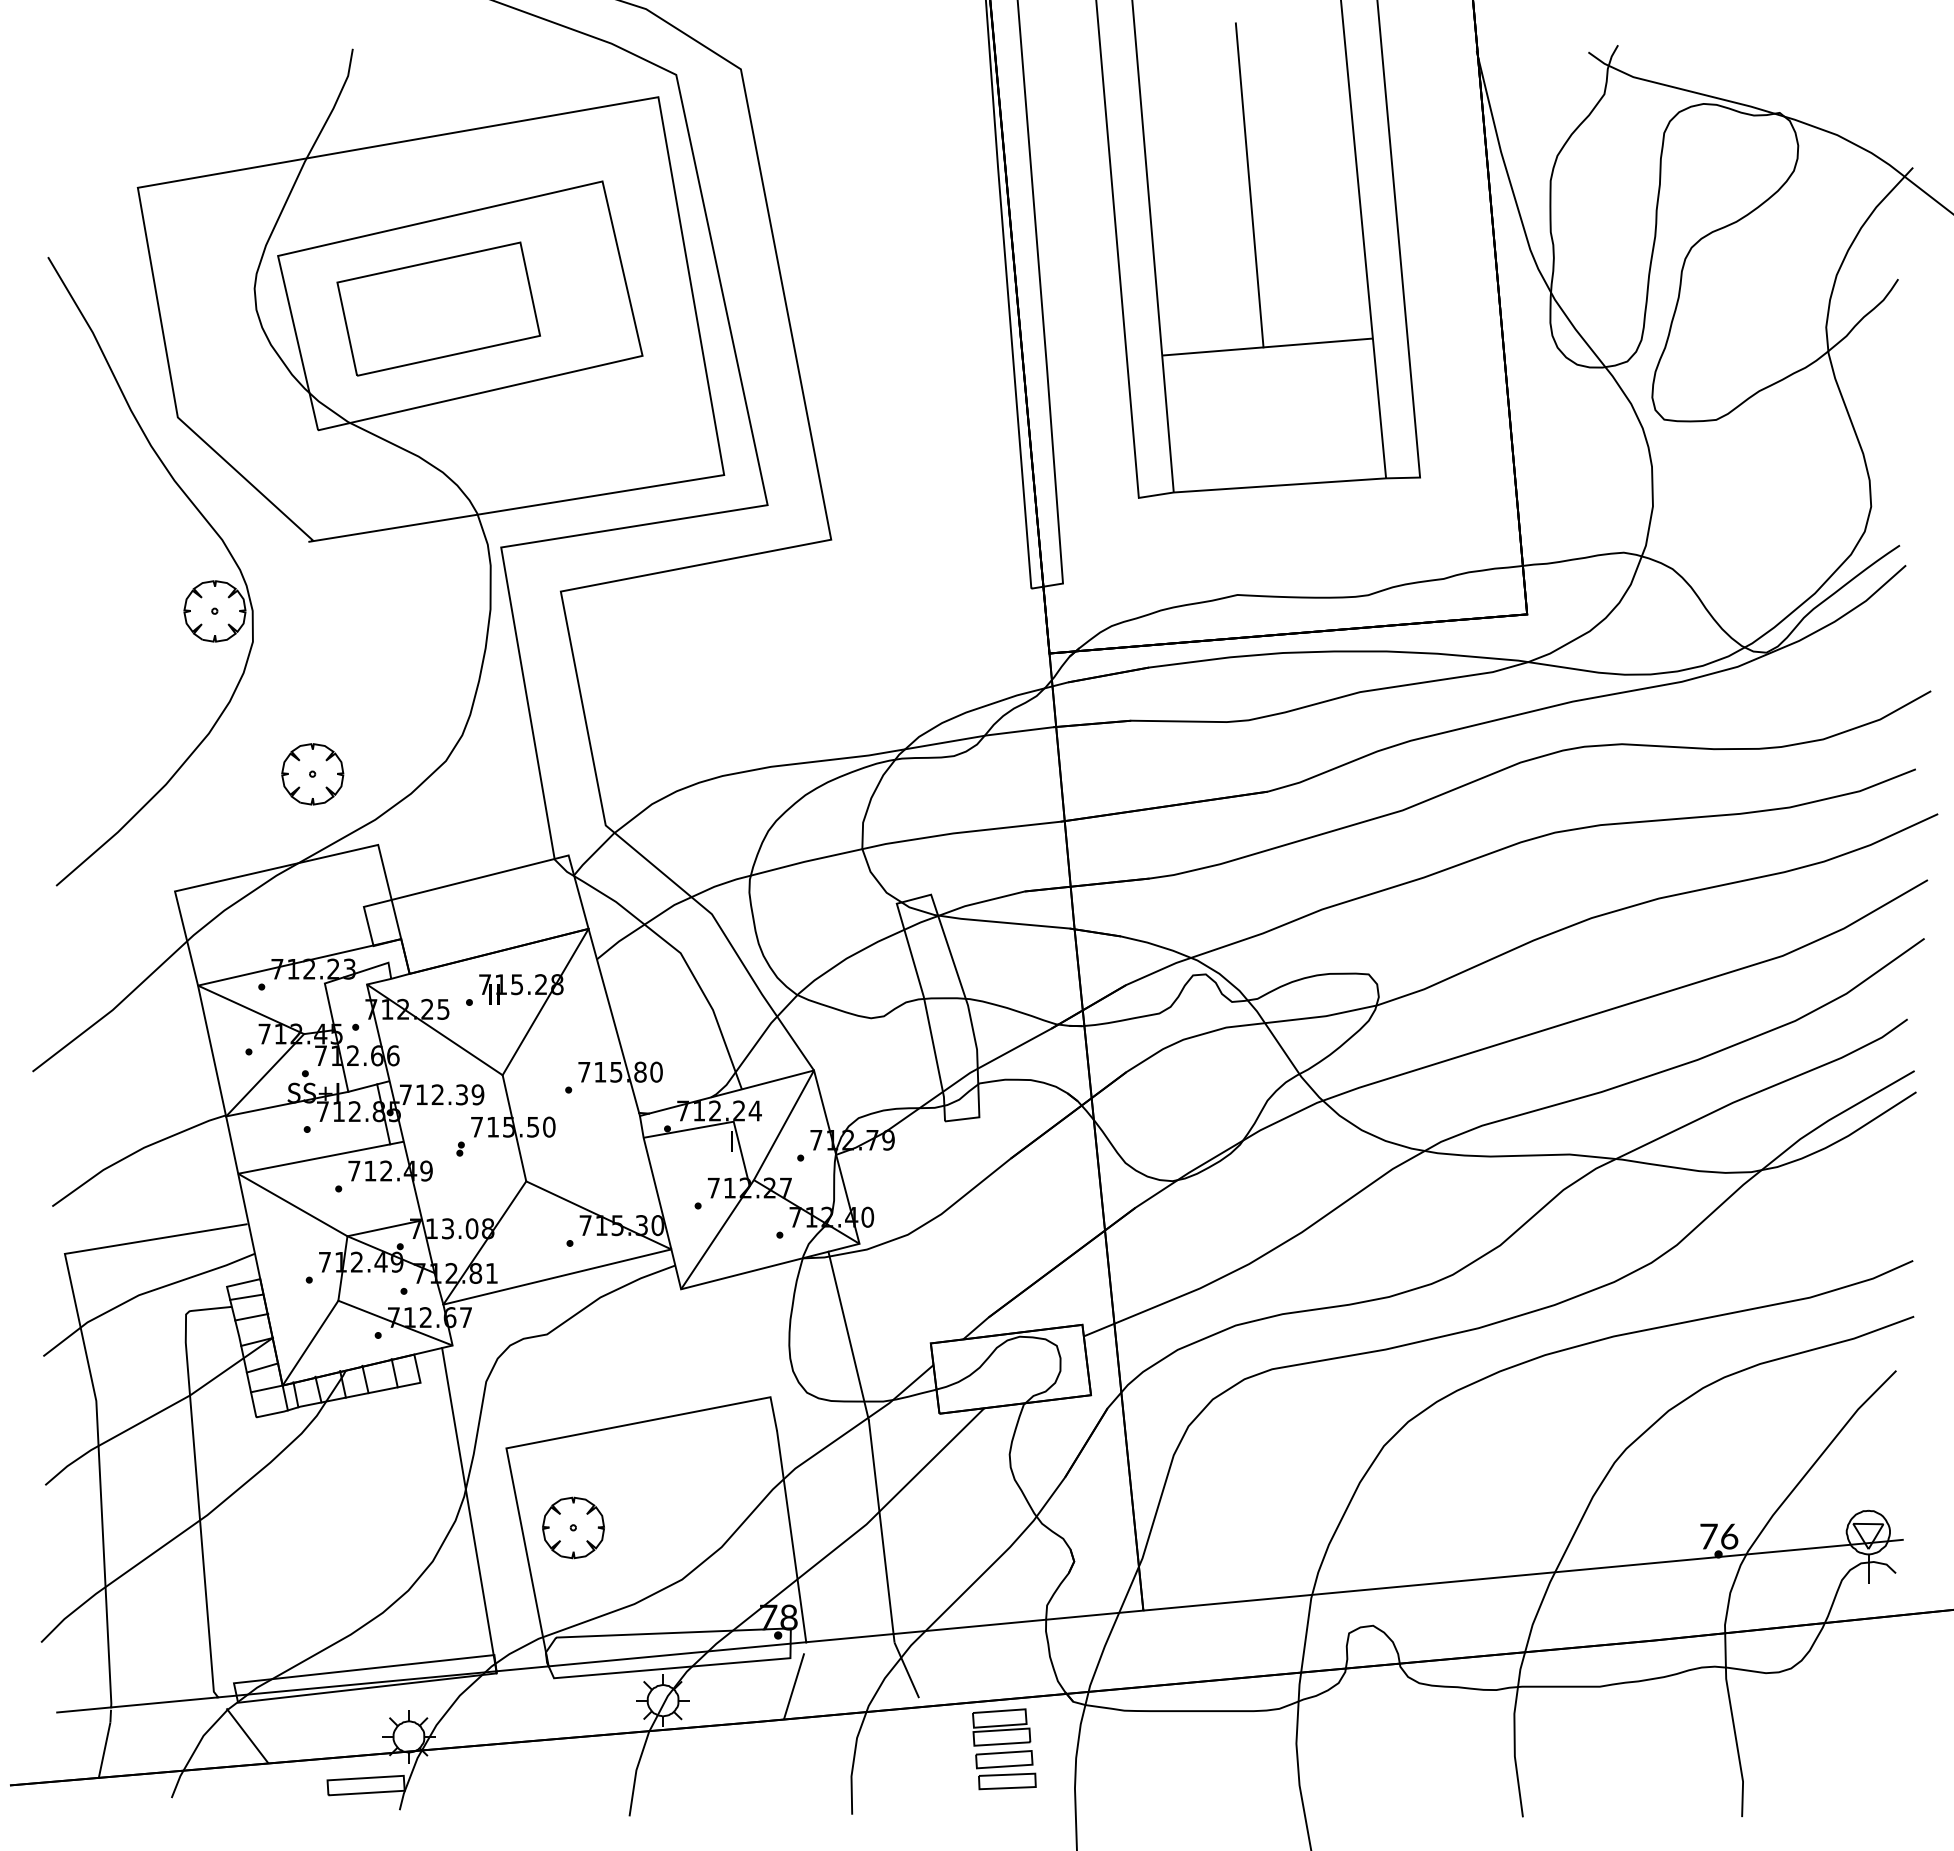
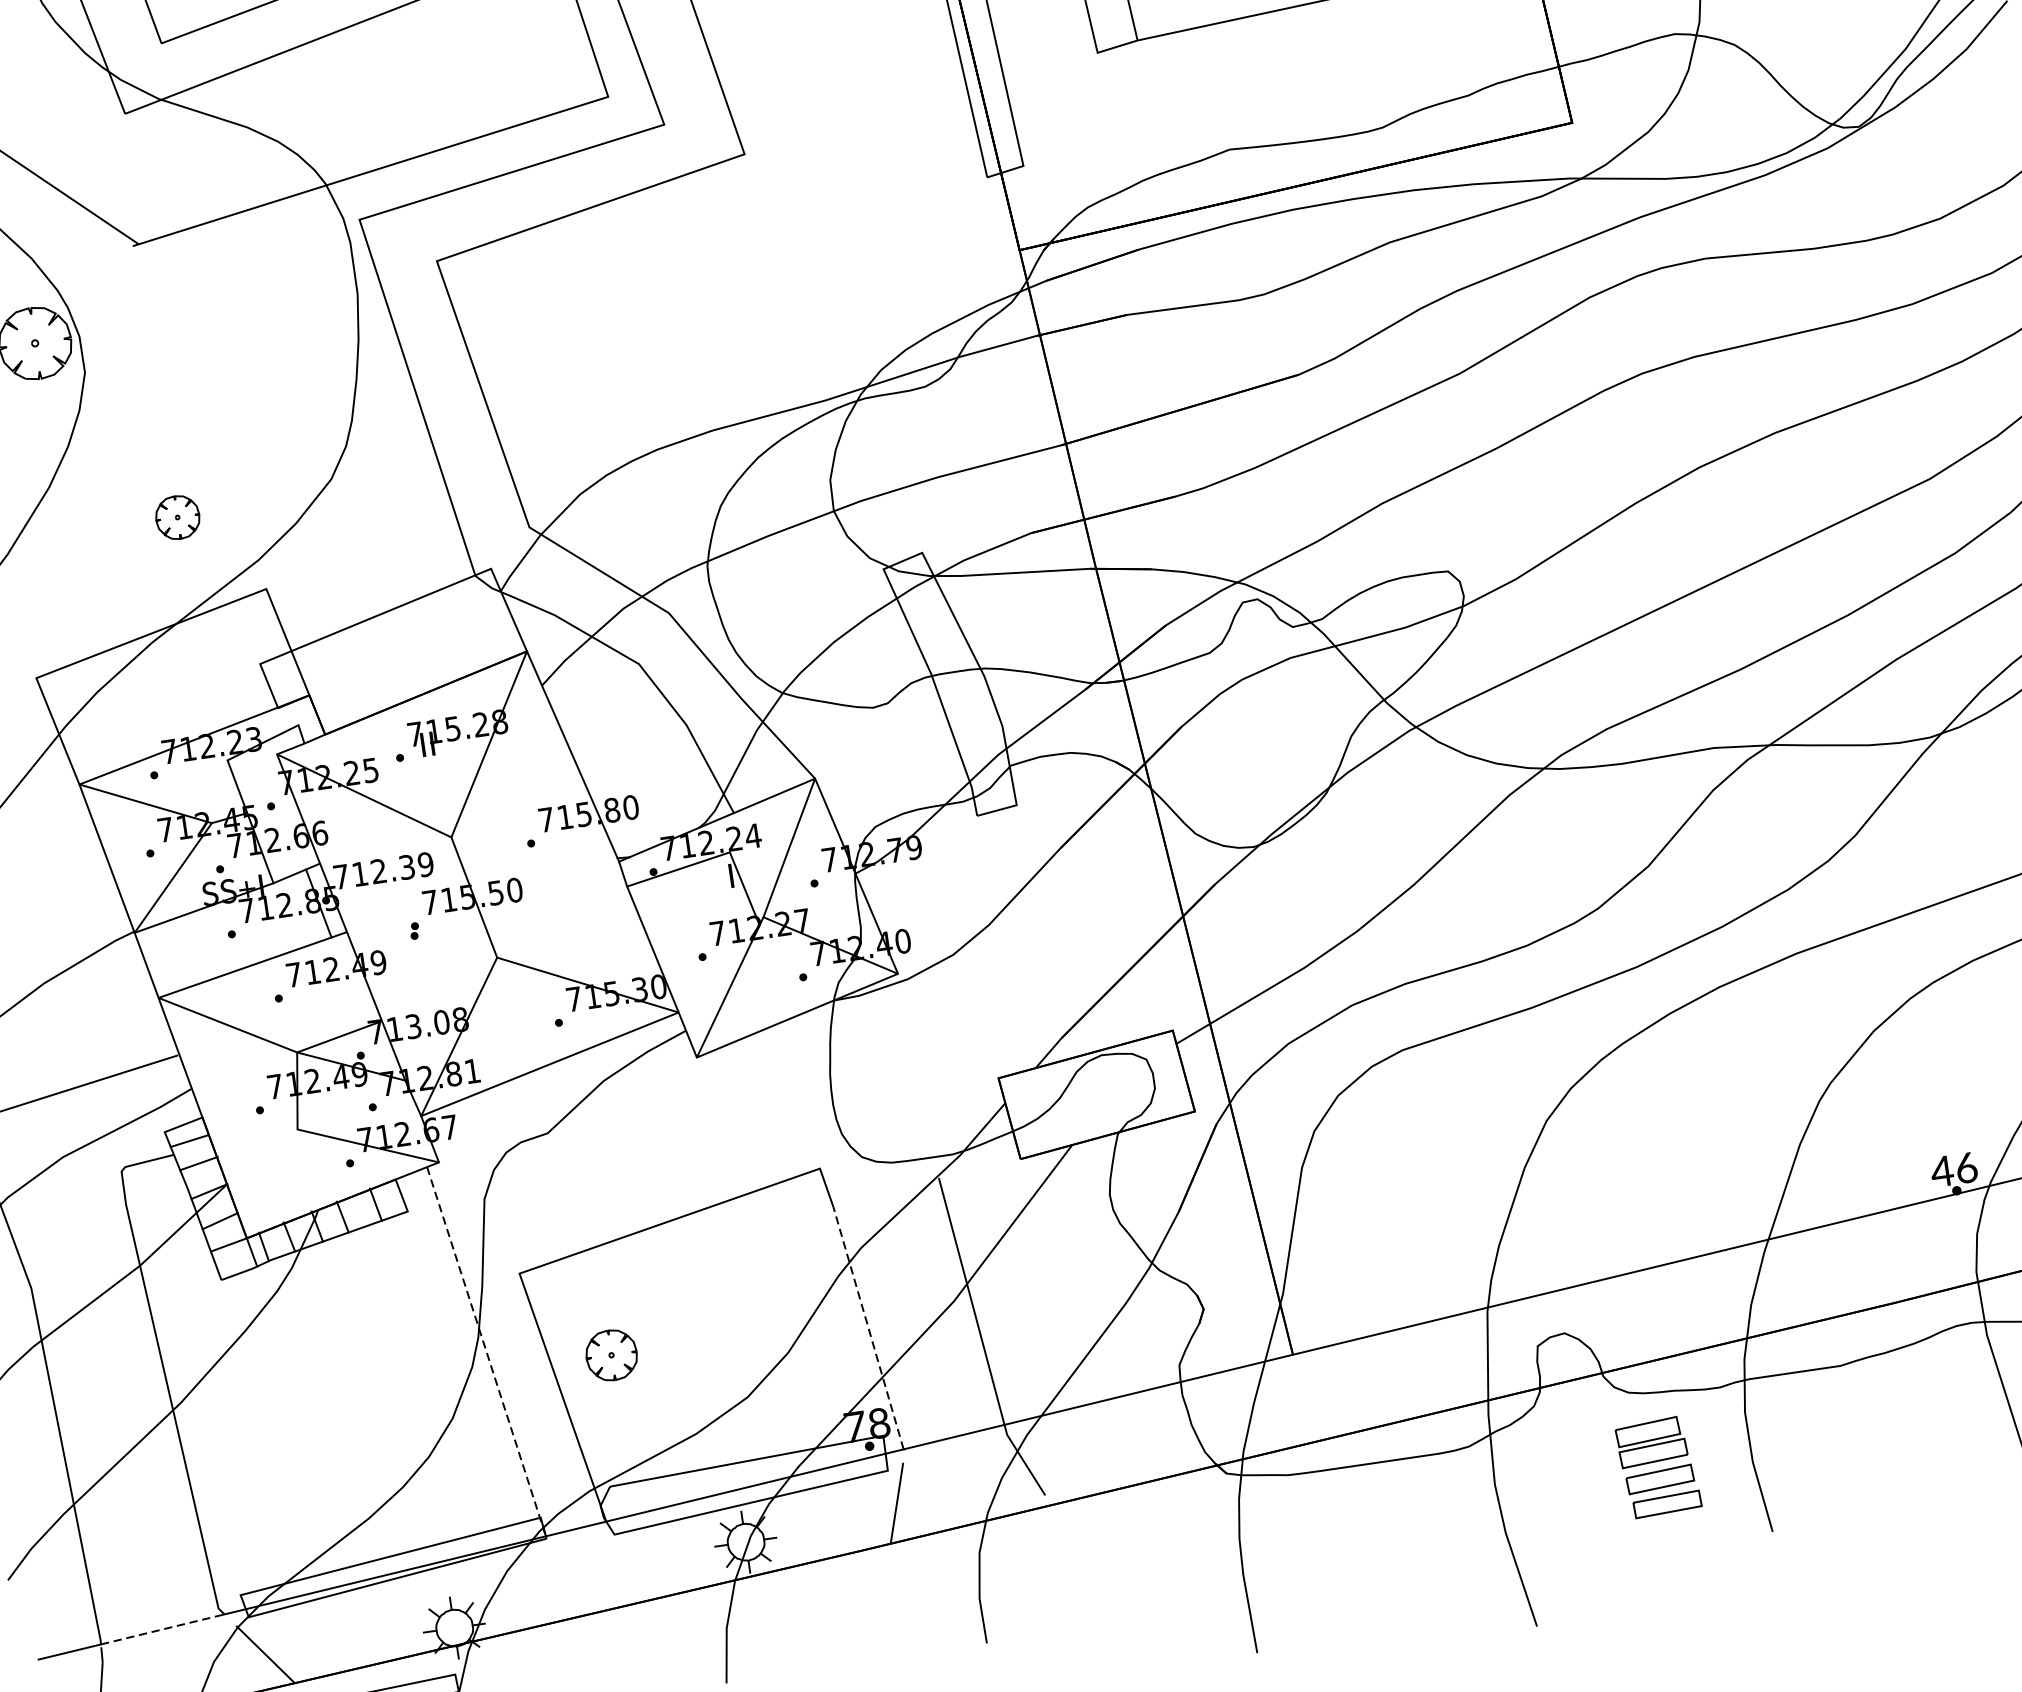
part: (312, 774) -> (177, 517), size x0.6
line: (848, 1335) -> (900, 1083), removed
line: (310, 1342) -> (272, 1183), removed
line: (469, 1510) -> (486, 1352), solid -> dashed
part: (573, 1527) -> (611, 1354), size x0.7
line: (791, 1536) -> (868, 1328), solid -> dashed
text: (1708, 1536) -> (1941, 1171), 76 -> 46
line: (164, 1702) -> (162, 1629), solid -> dashed
part: (1004, 1749) -> (1658, 1467), moved

